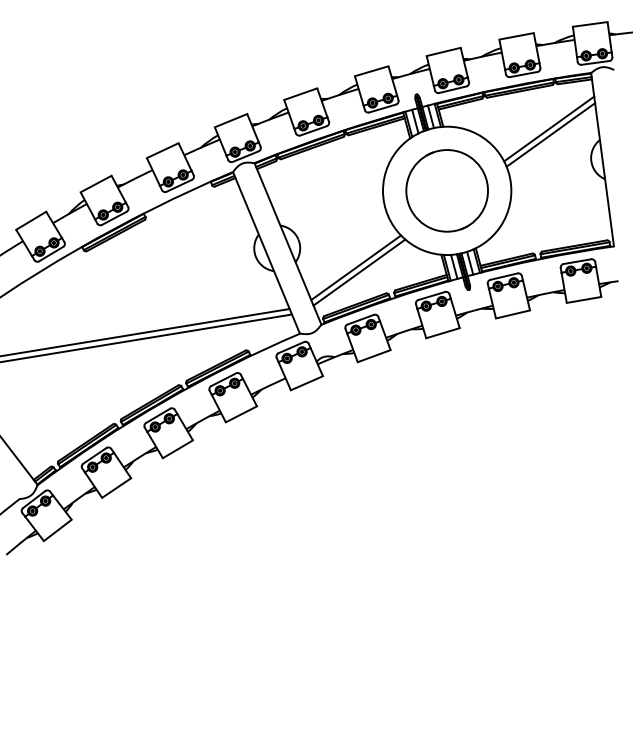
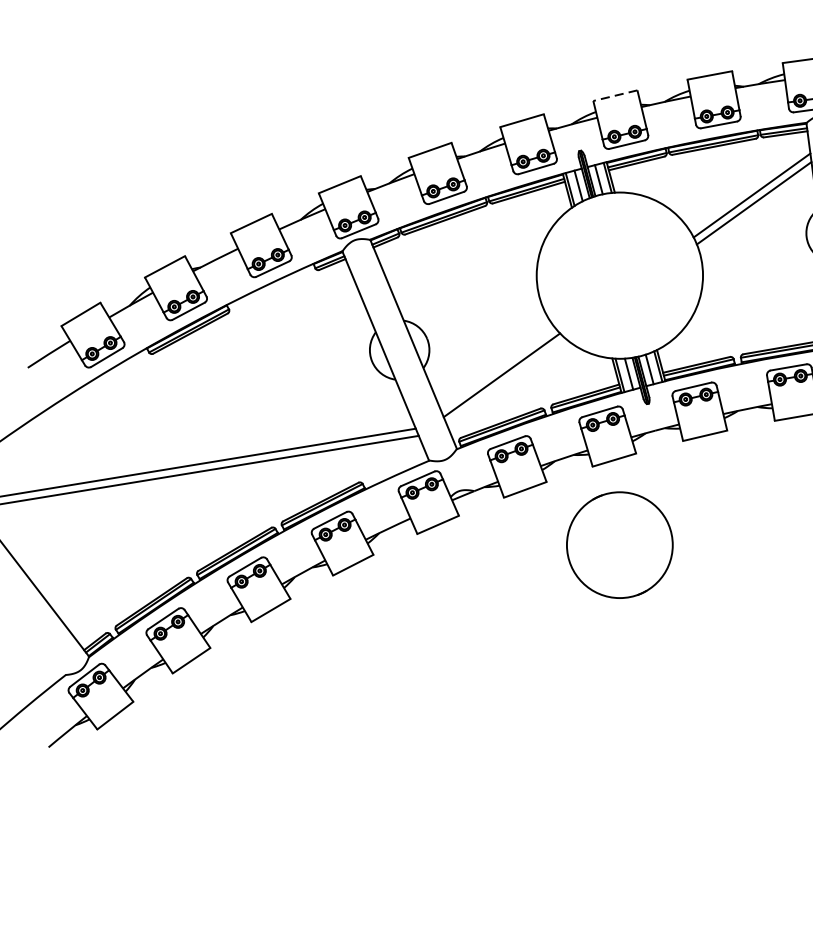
line: (443, 52) -> (615, 96), solid -> dashed
circle: (446, 190) -> (618, 544), moved
line: (359, 272) -> (506, 381), removed

